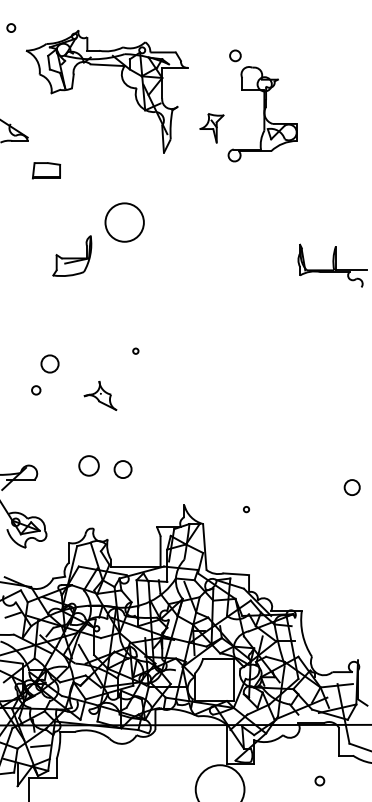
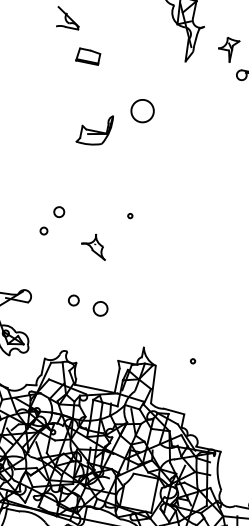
circle: (124, 222) -> (142, 110), size x0.71
circle: (49, 363) -> (59, 211), size x0.71
circle: (88, 466) -> (73, 300), size x0.62

